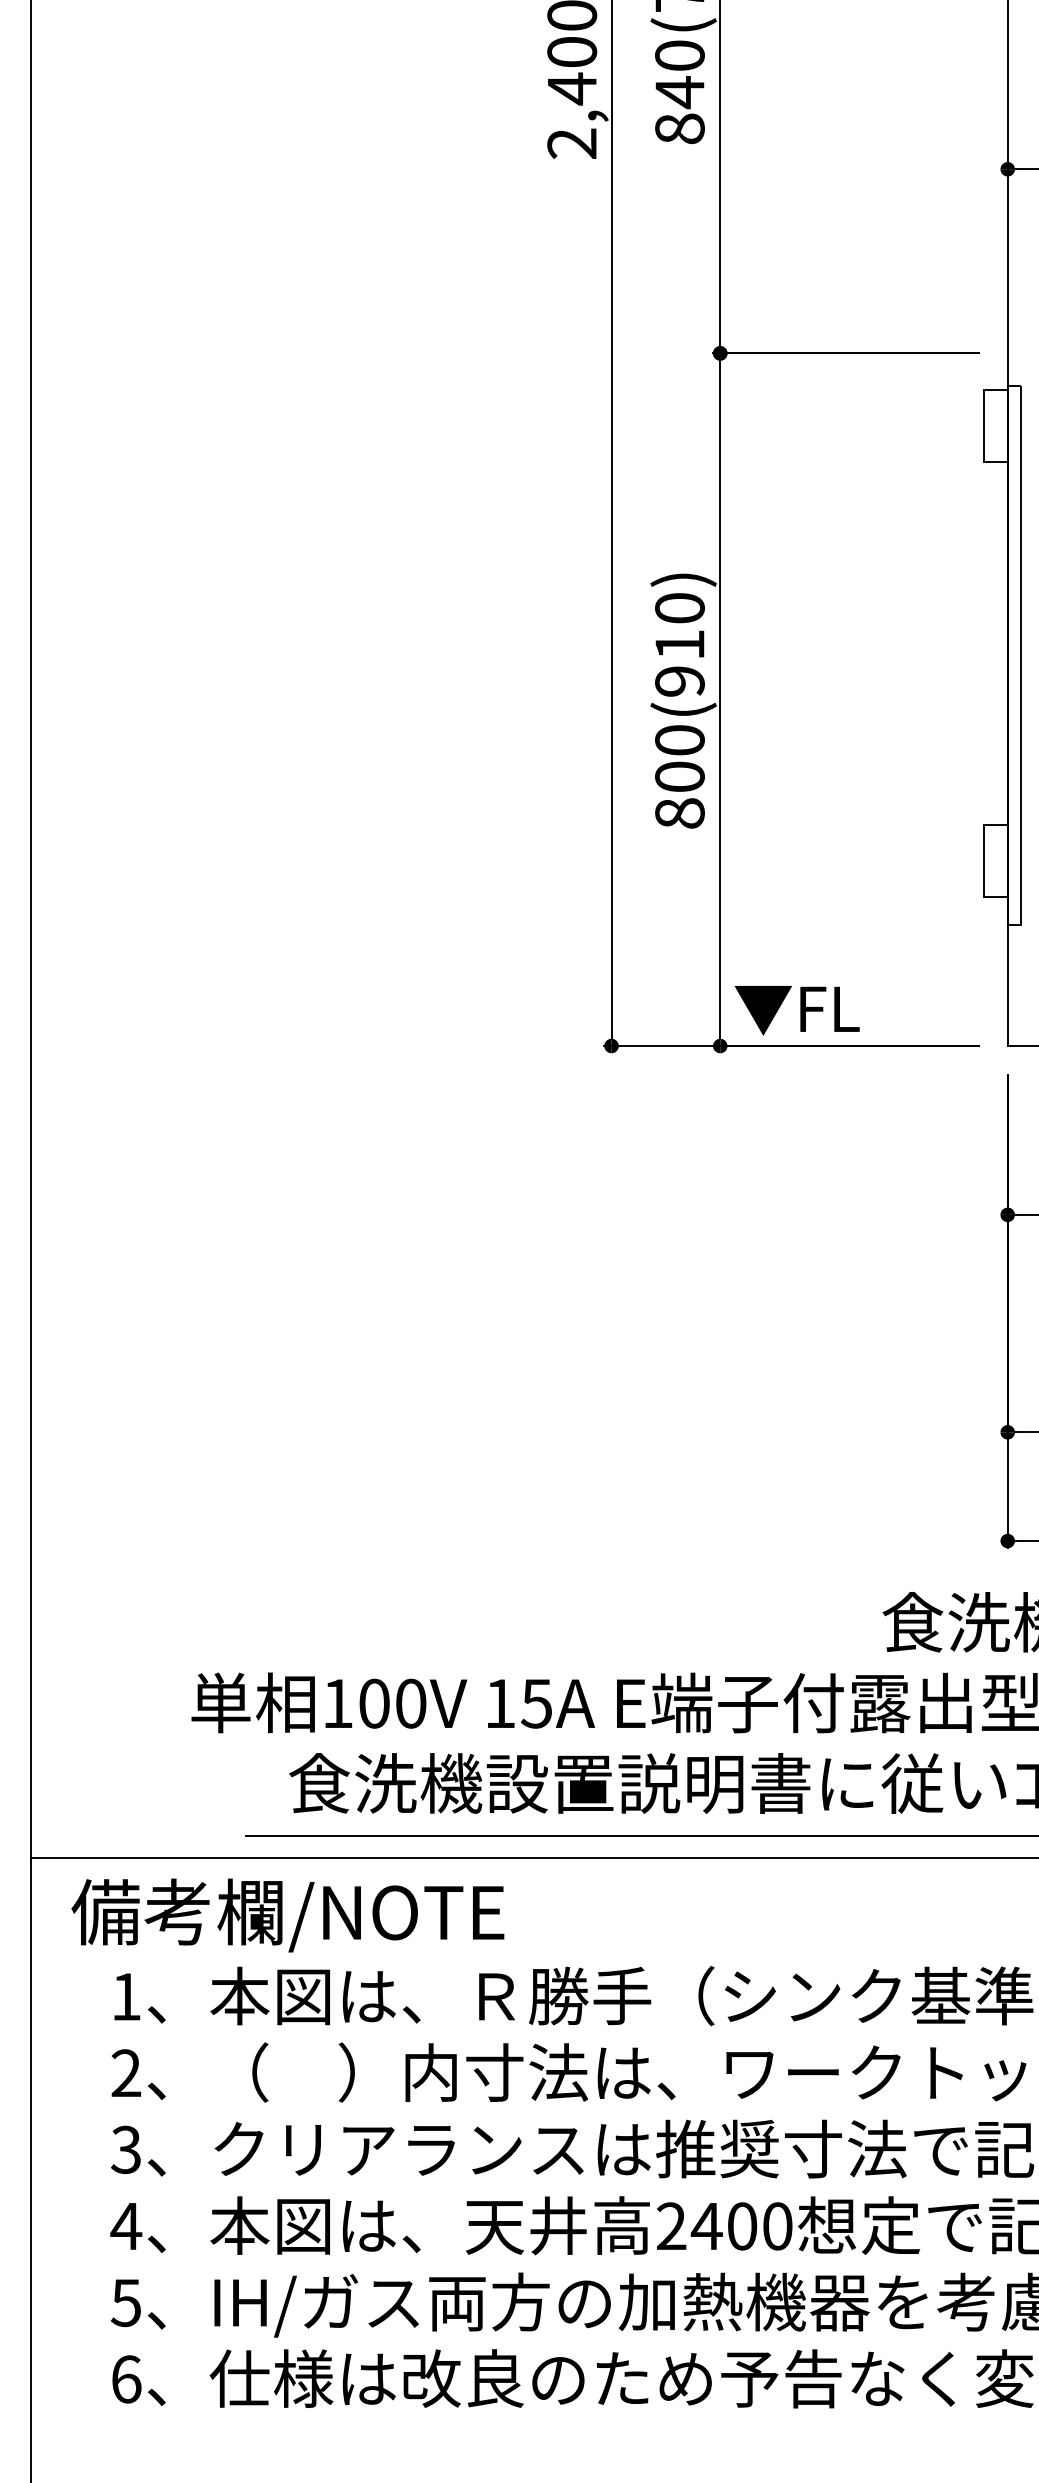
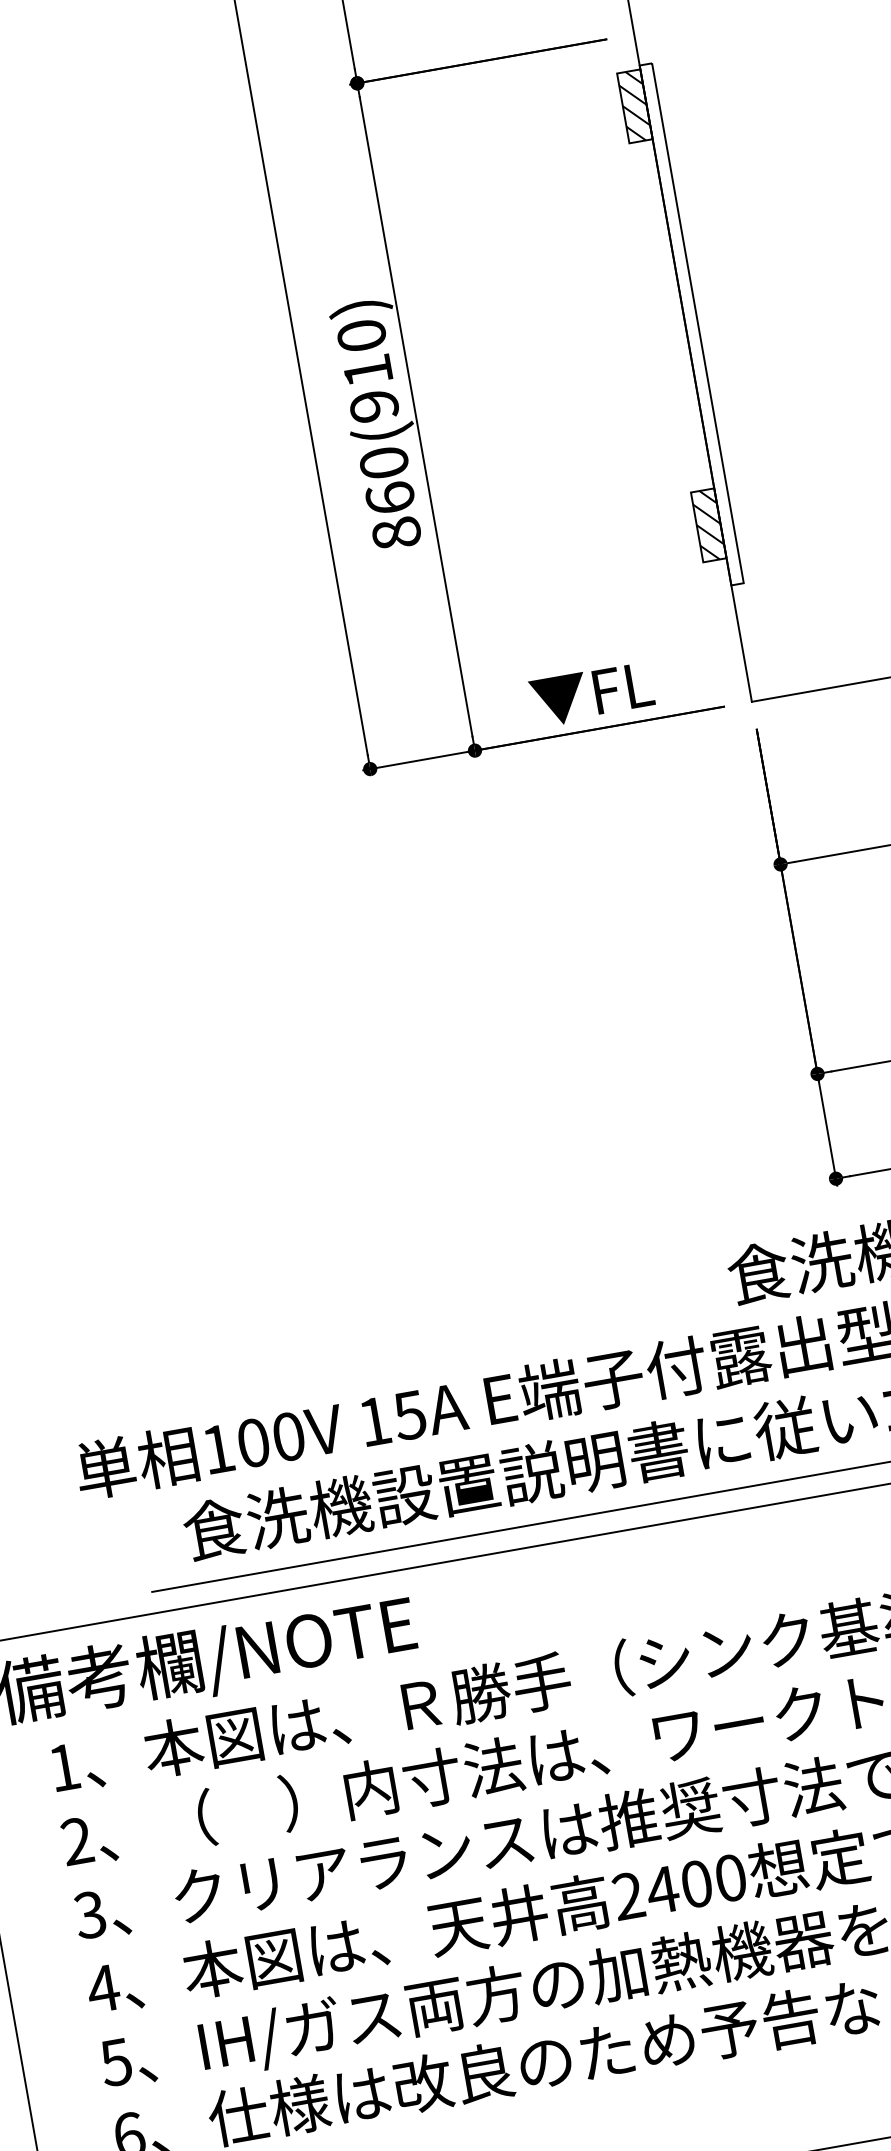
hatch: (995, 425) -> (634, 106), added
text: (679, 776) -> (389, 497), 800(910) -> 860(910)
hatch: (995, 860) -> (708, 525), added
text: (796, 1010) -> (591, 694), moved

